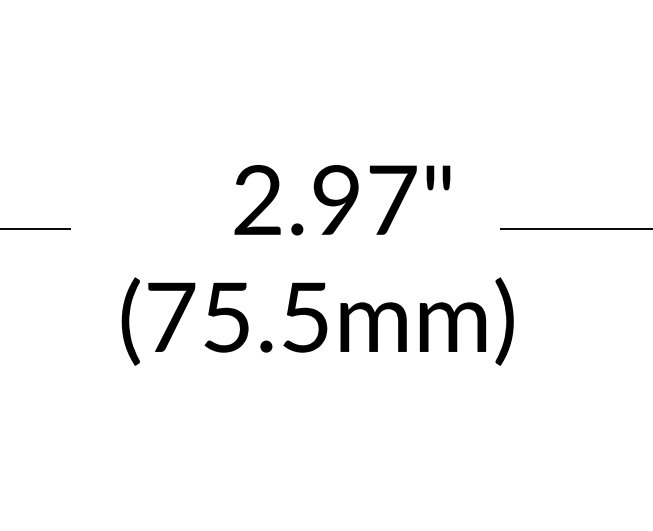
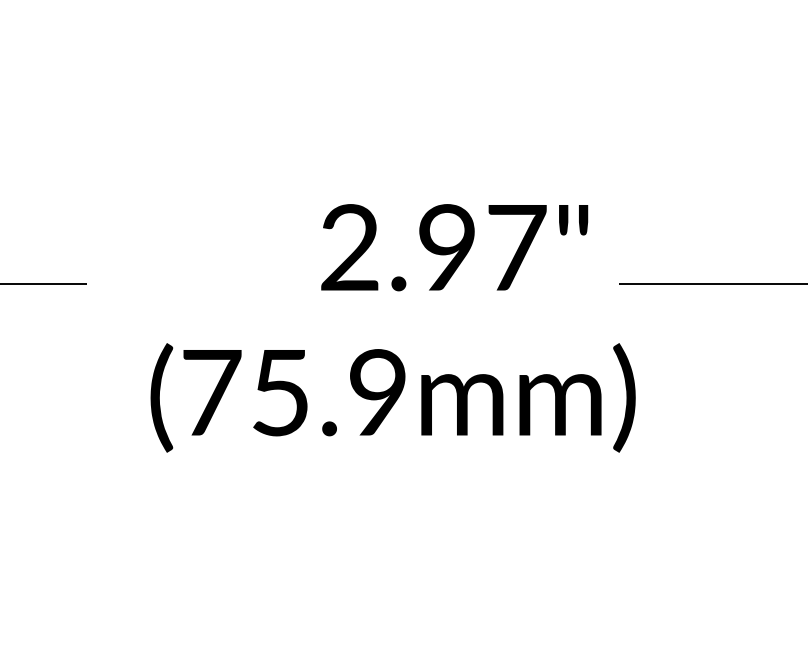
text: (342, 200) -> (454, 247), moved
text: (305, 317) -> (377, 392), (75.5mm) -> (75.9mm)

